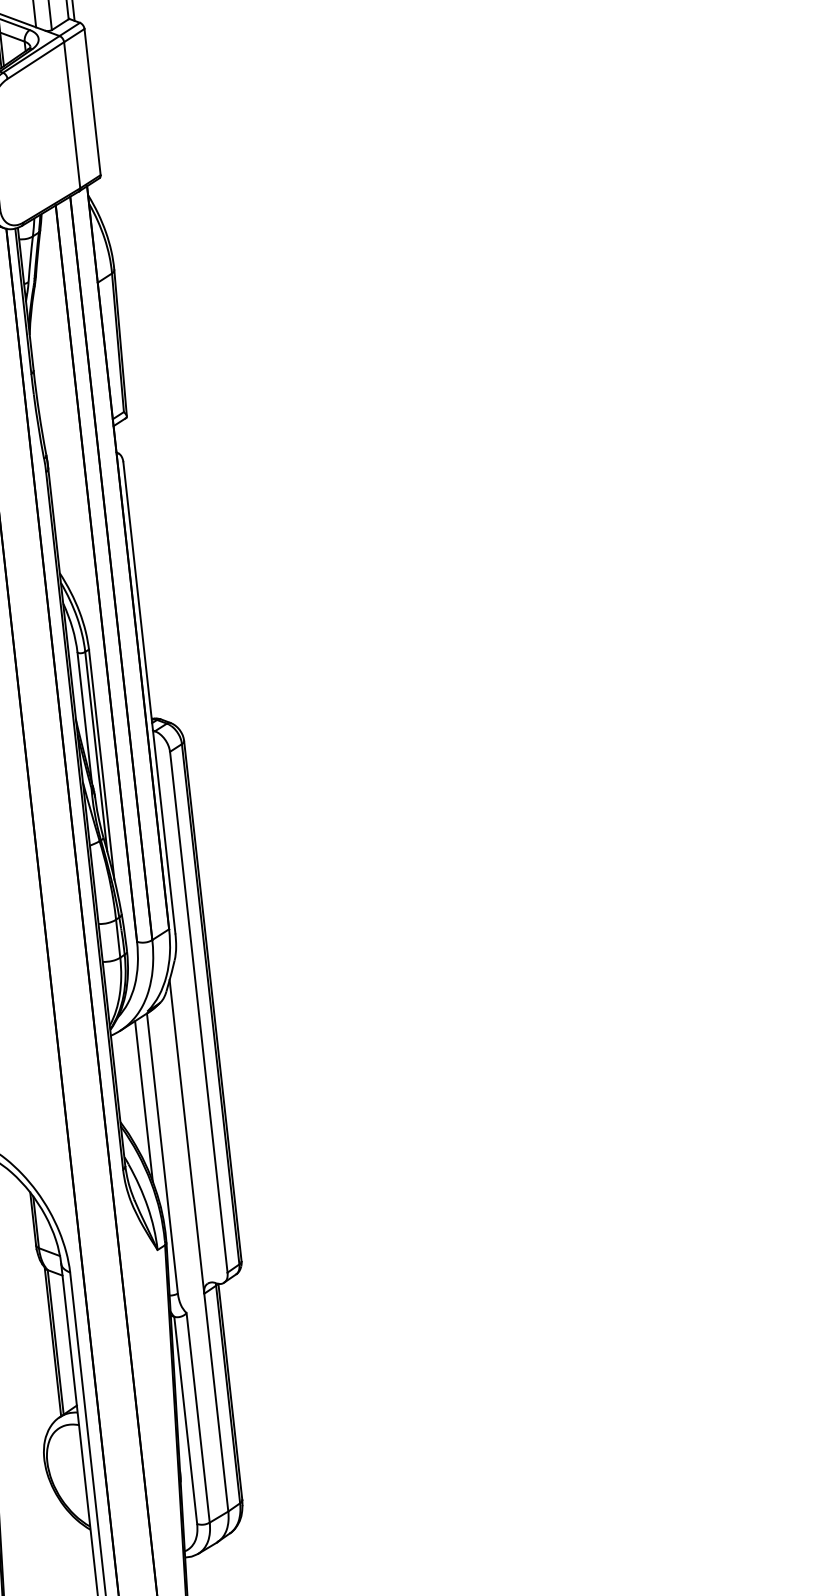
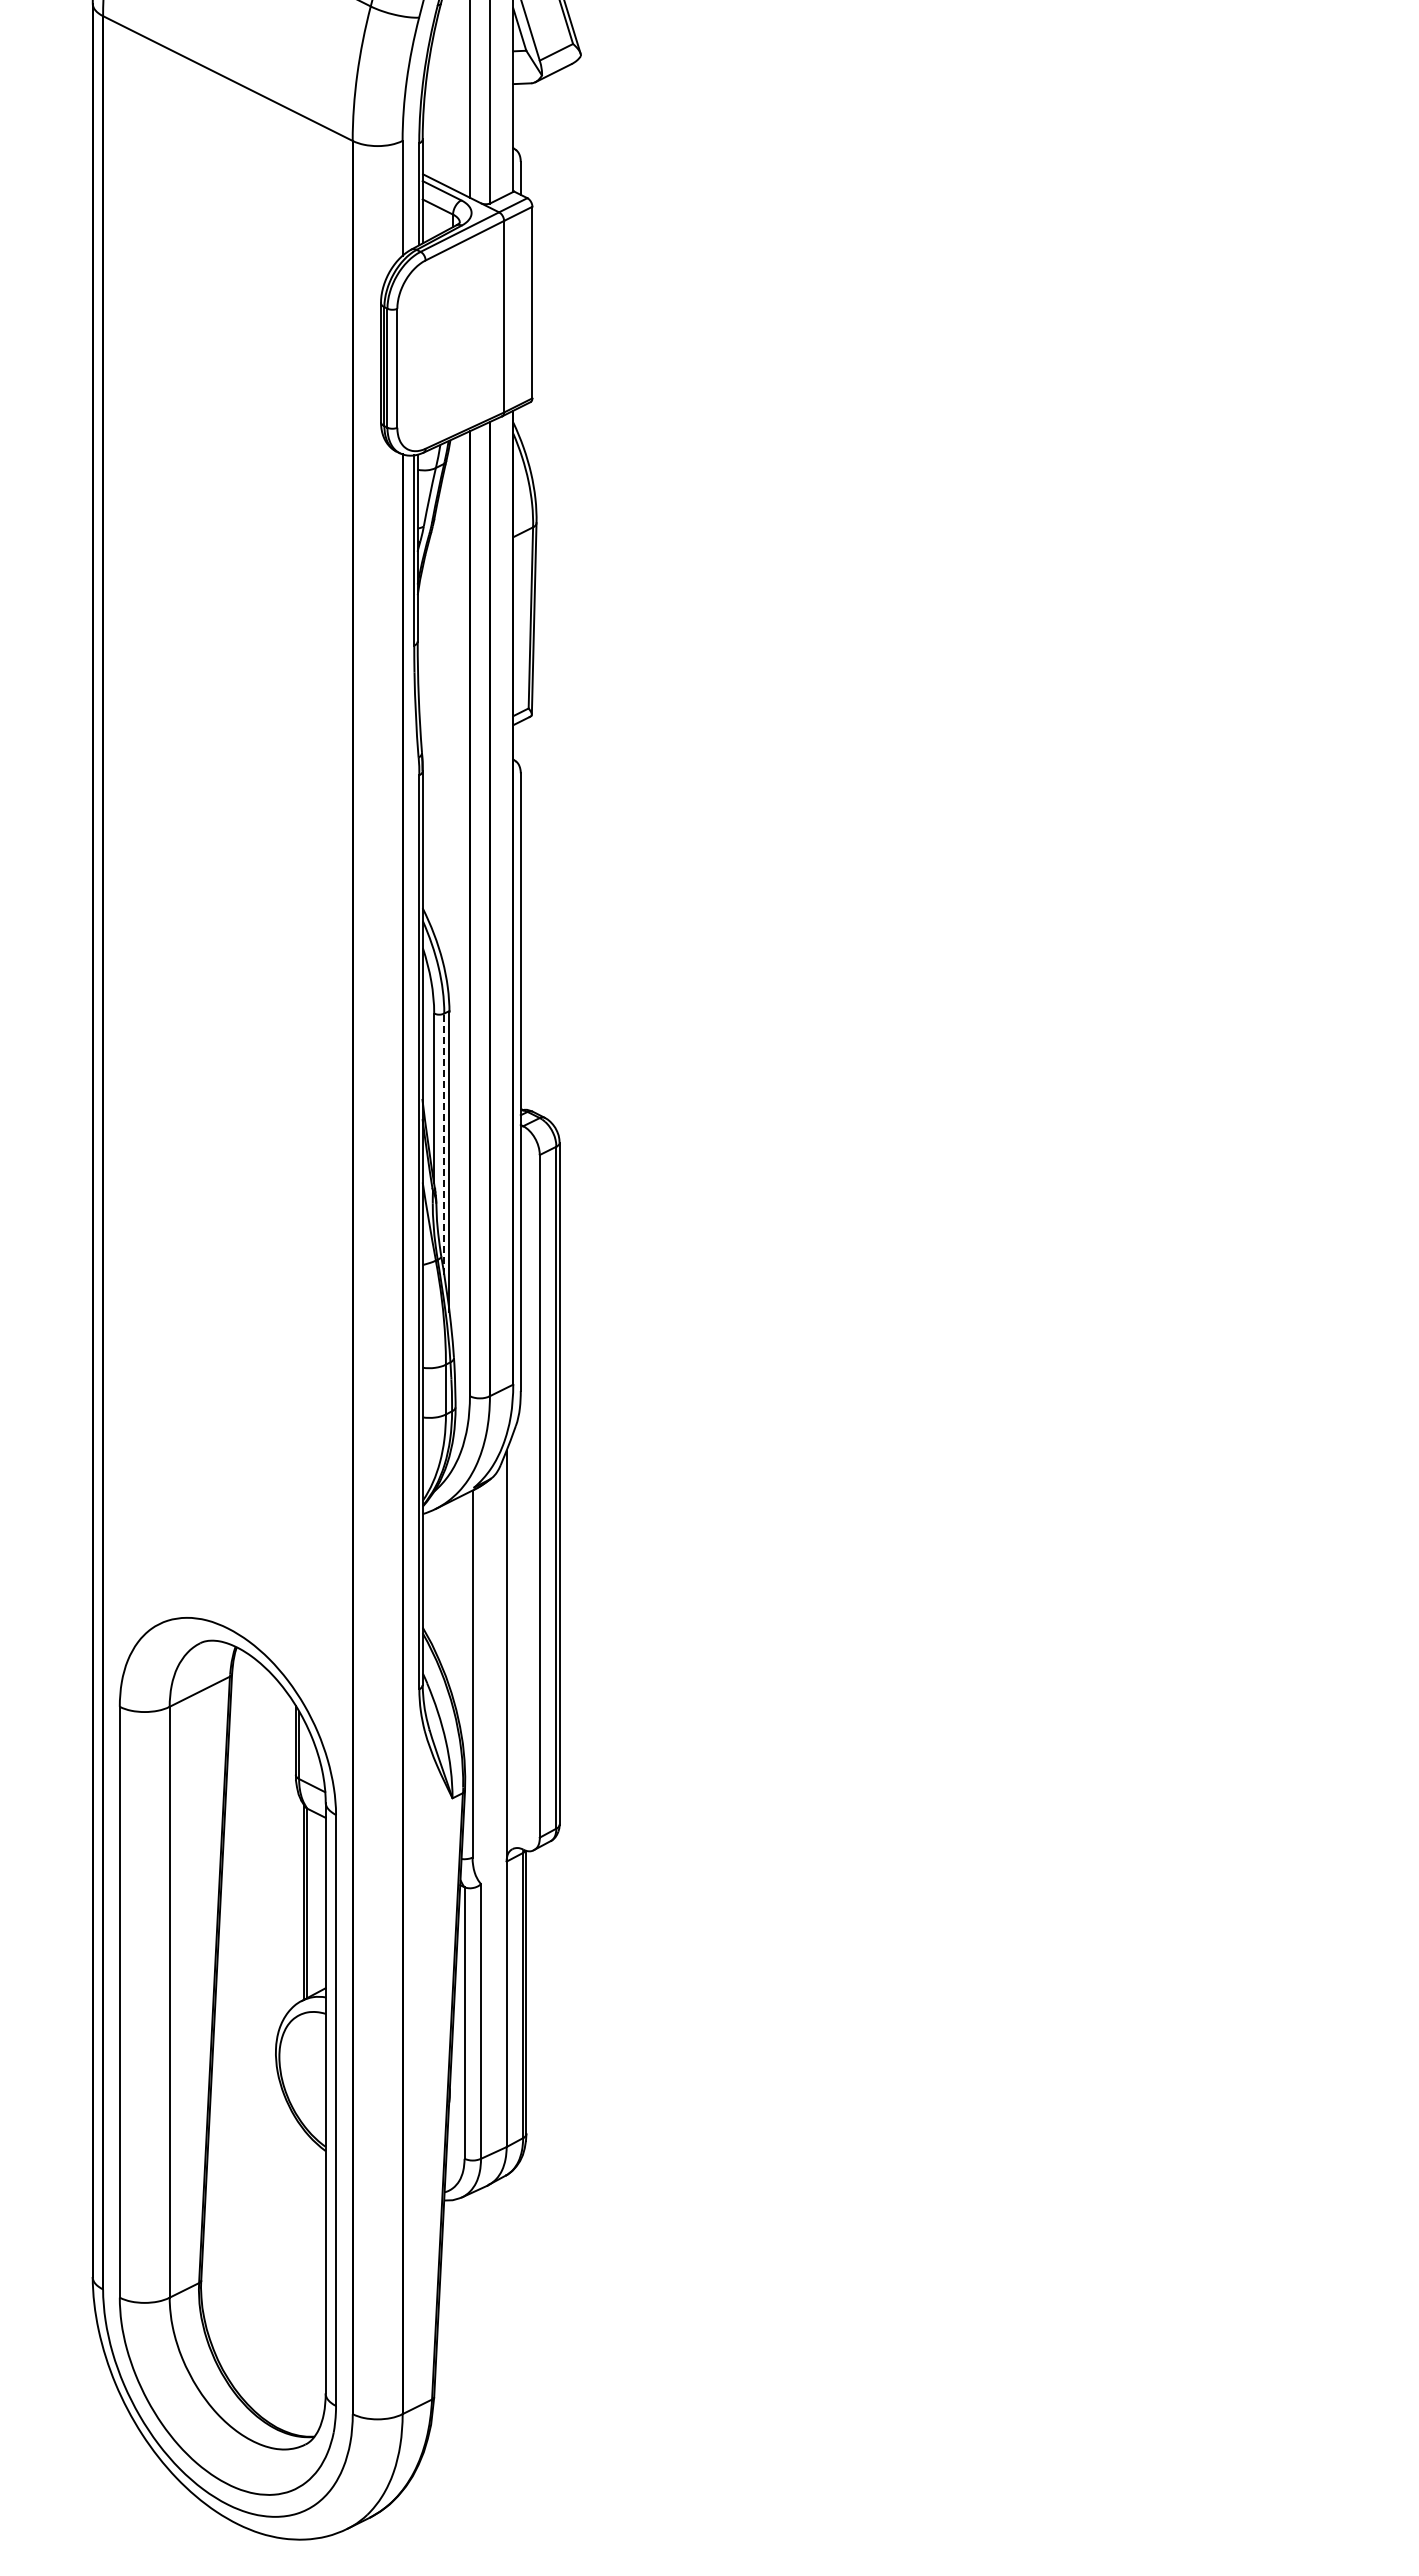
line: (96, 751) -> (444, 1144), solid -> dashed
line: (144, 1101) -> (456, 1603), removed

